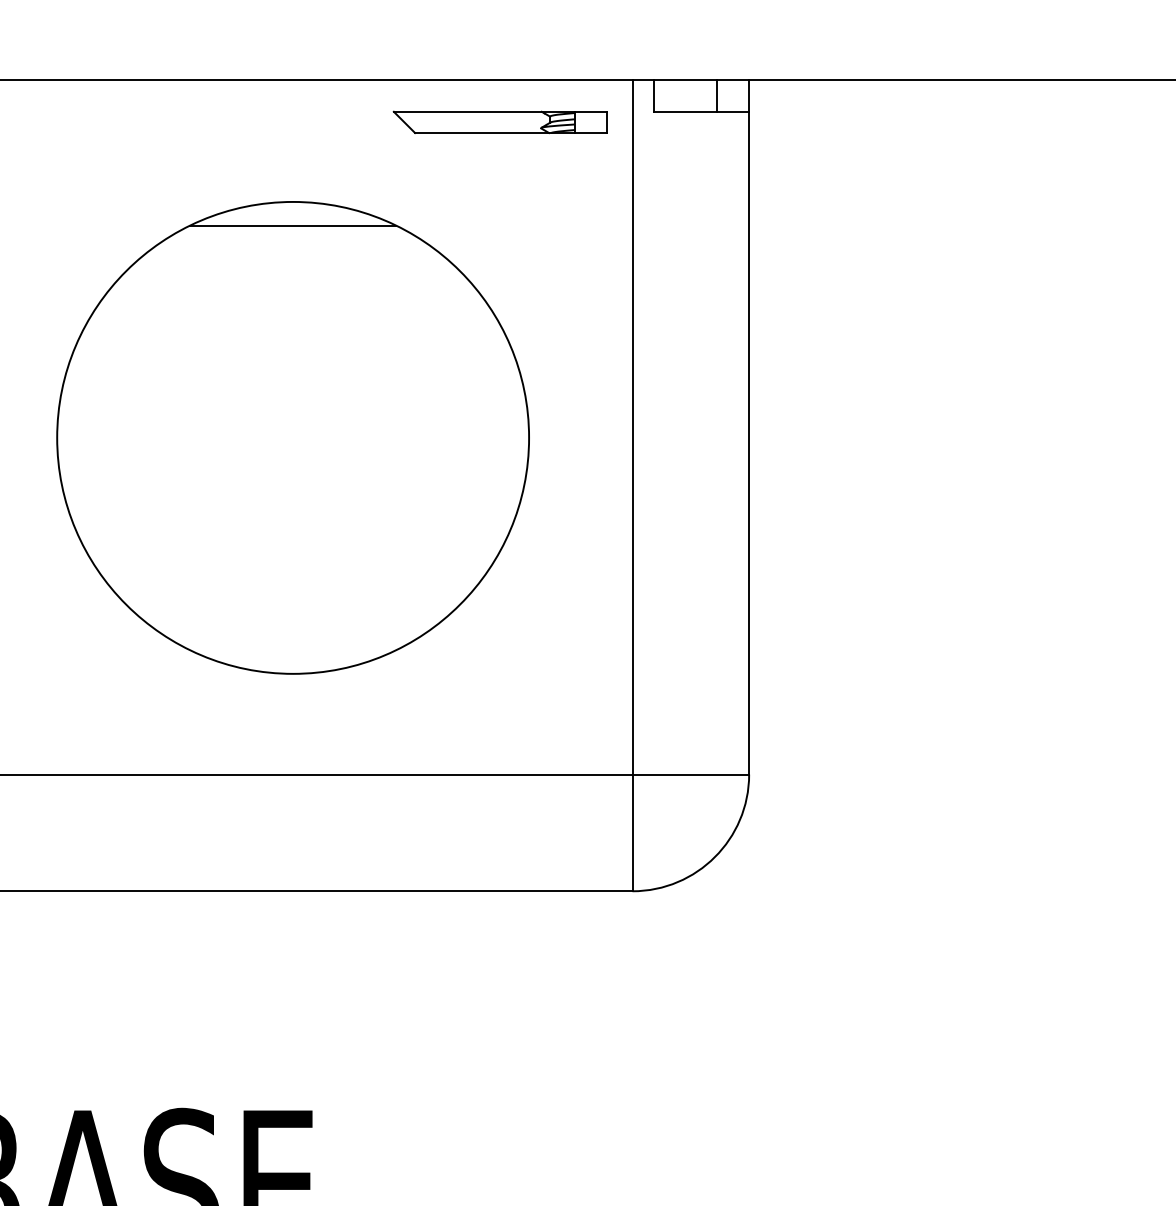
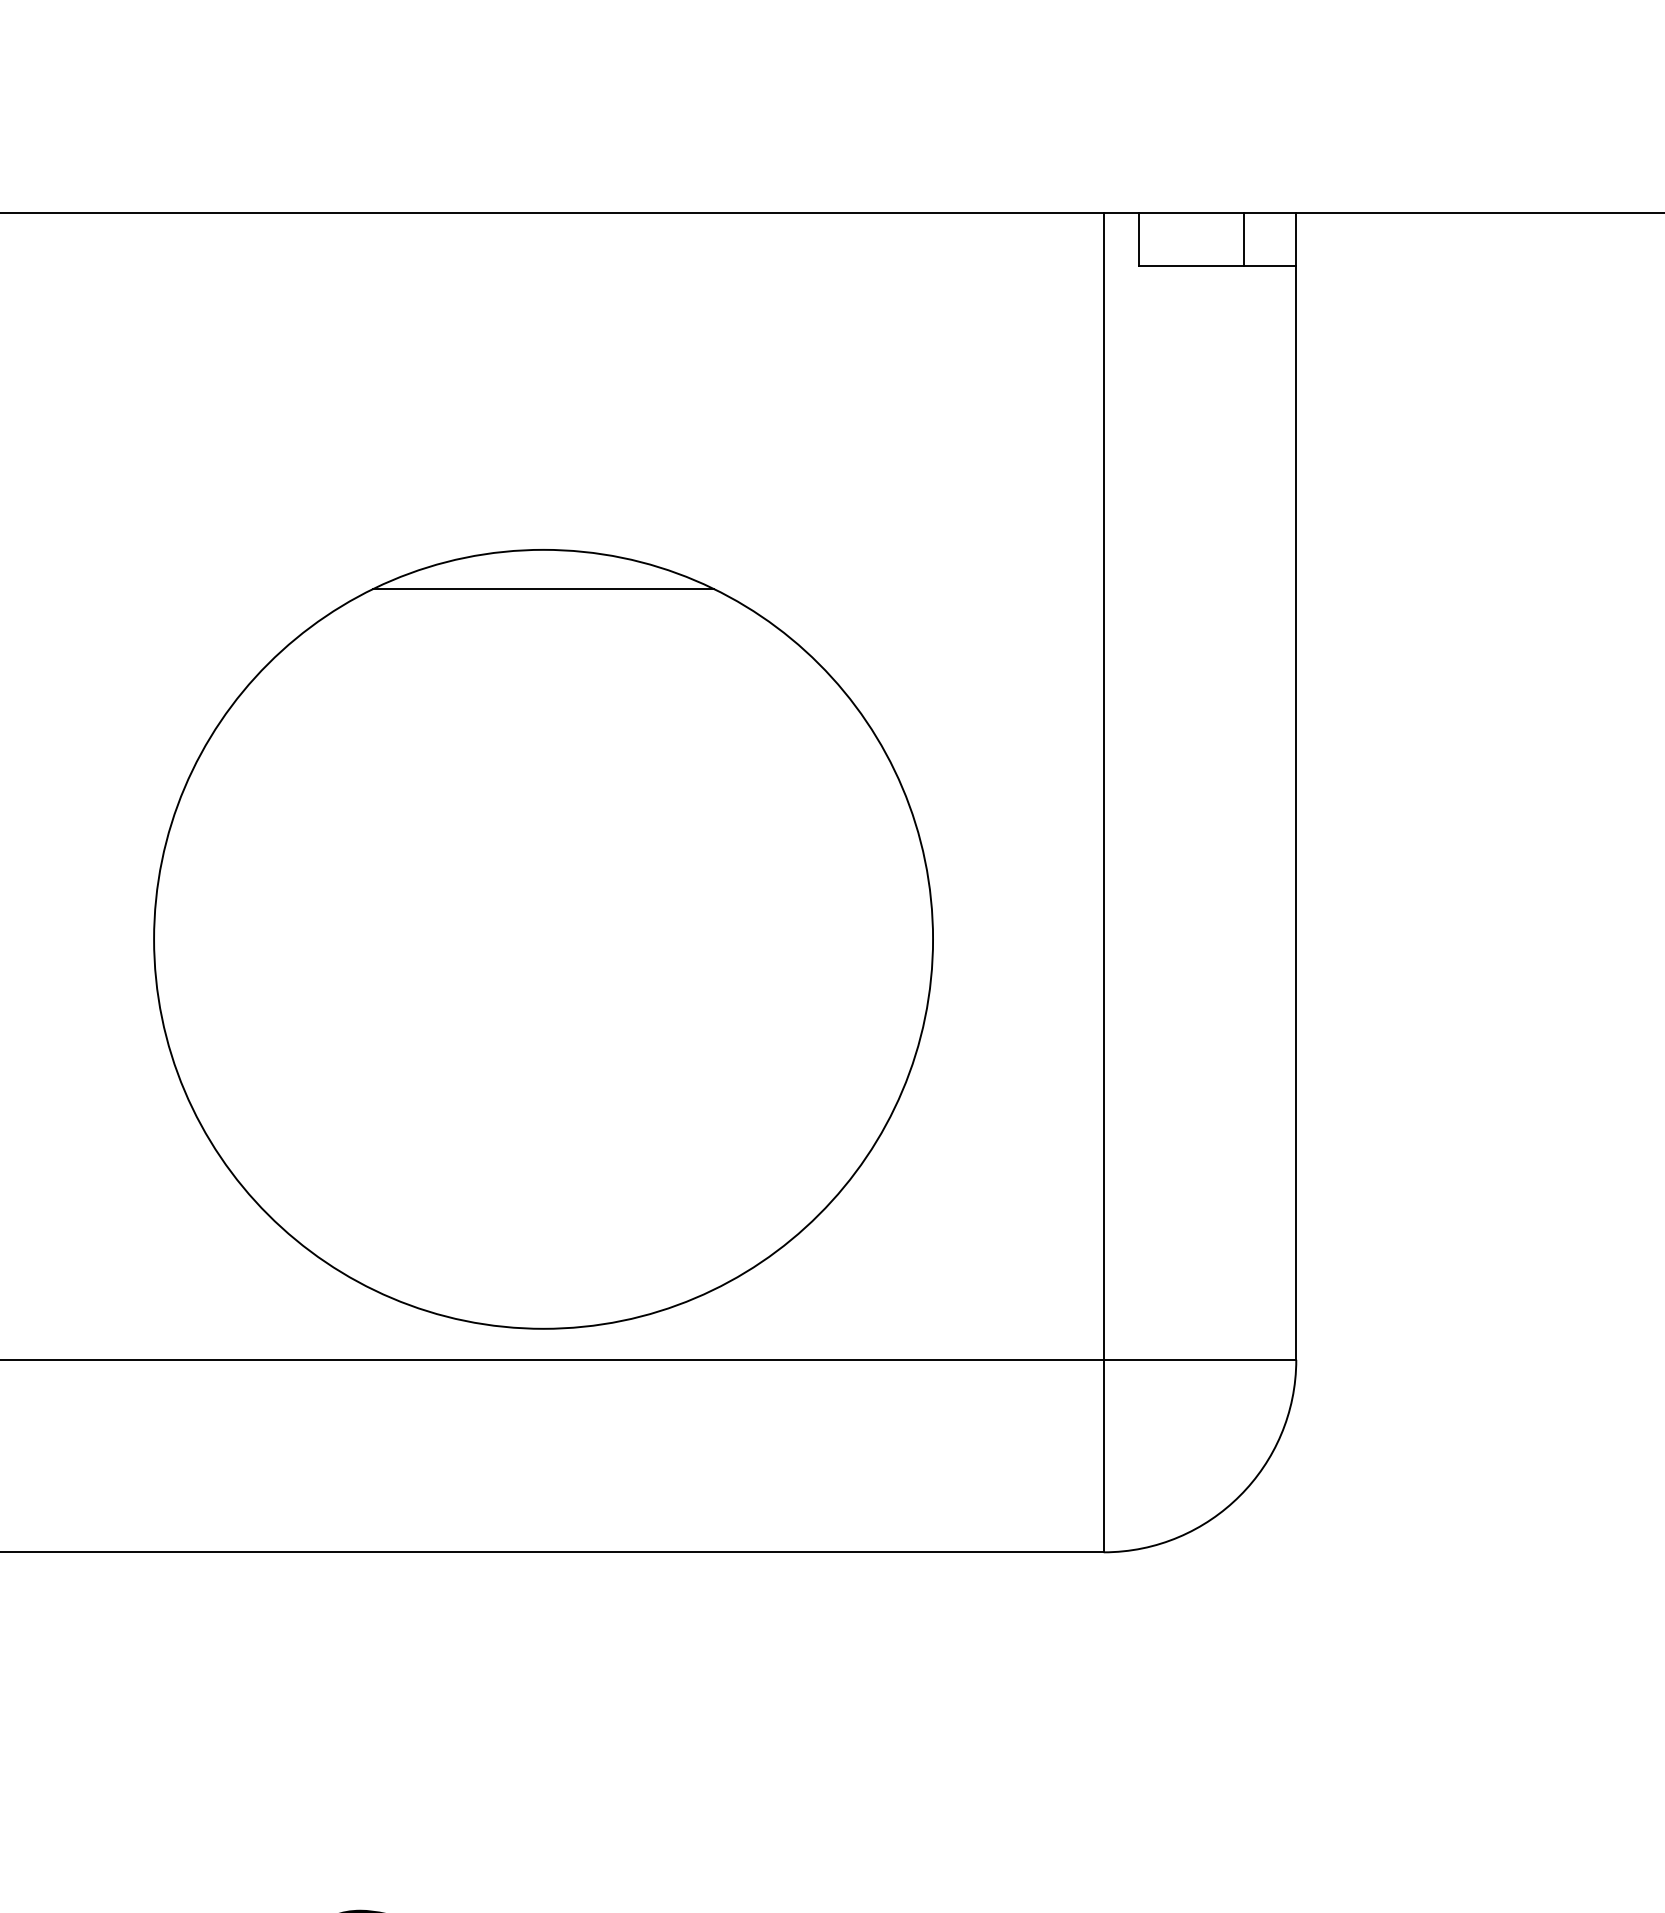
part: (499, 122) -> (884, 283), removed
part: (292, 437) -> (542, 938), moved

